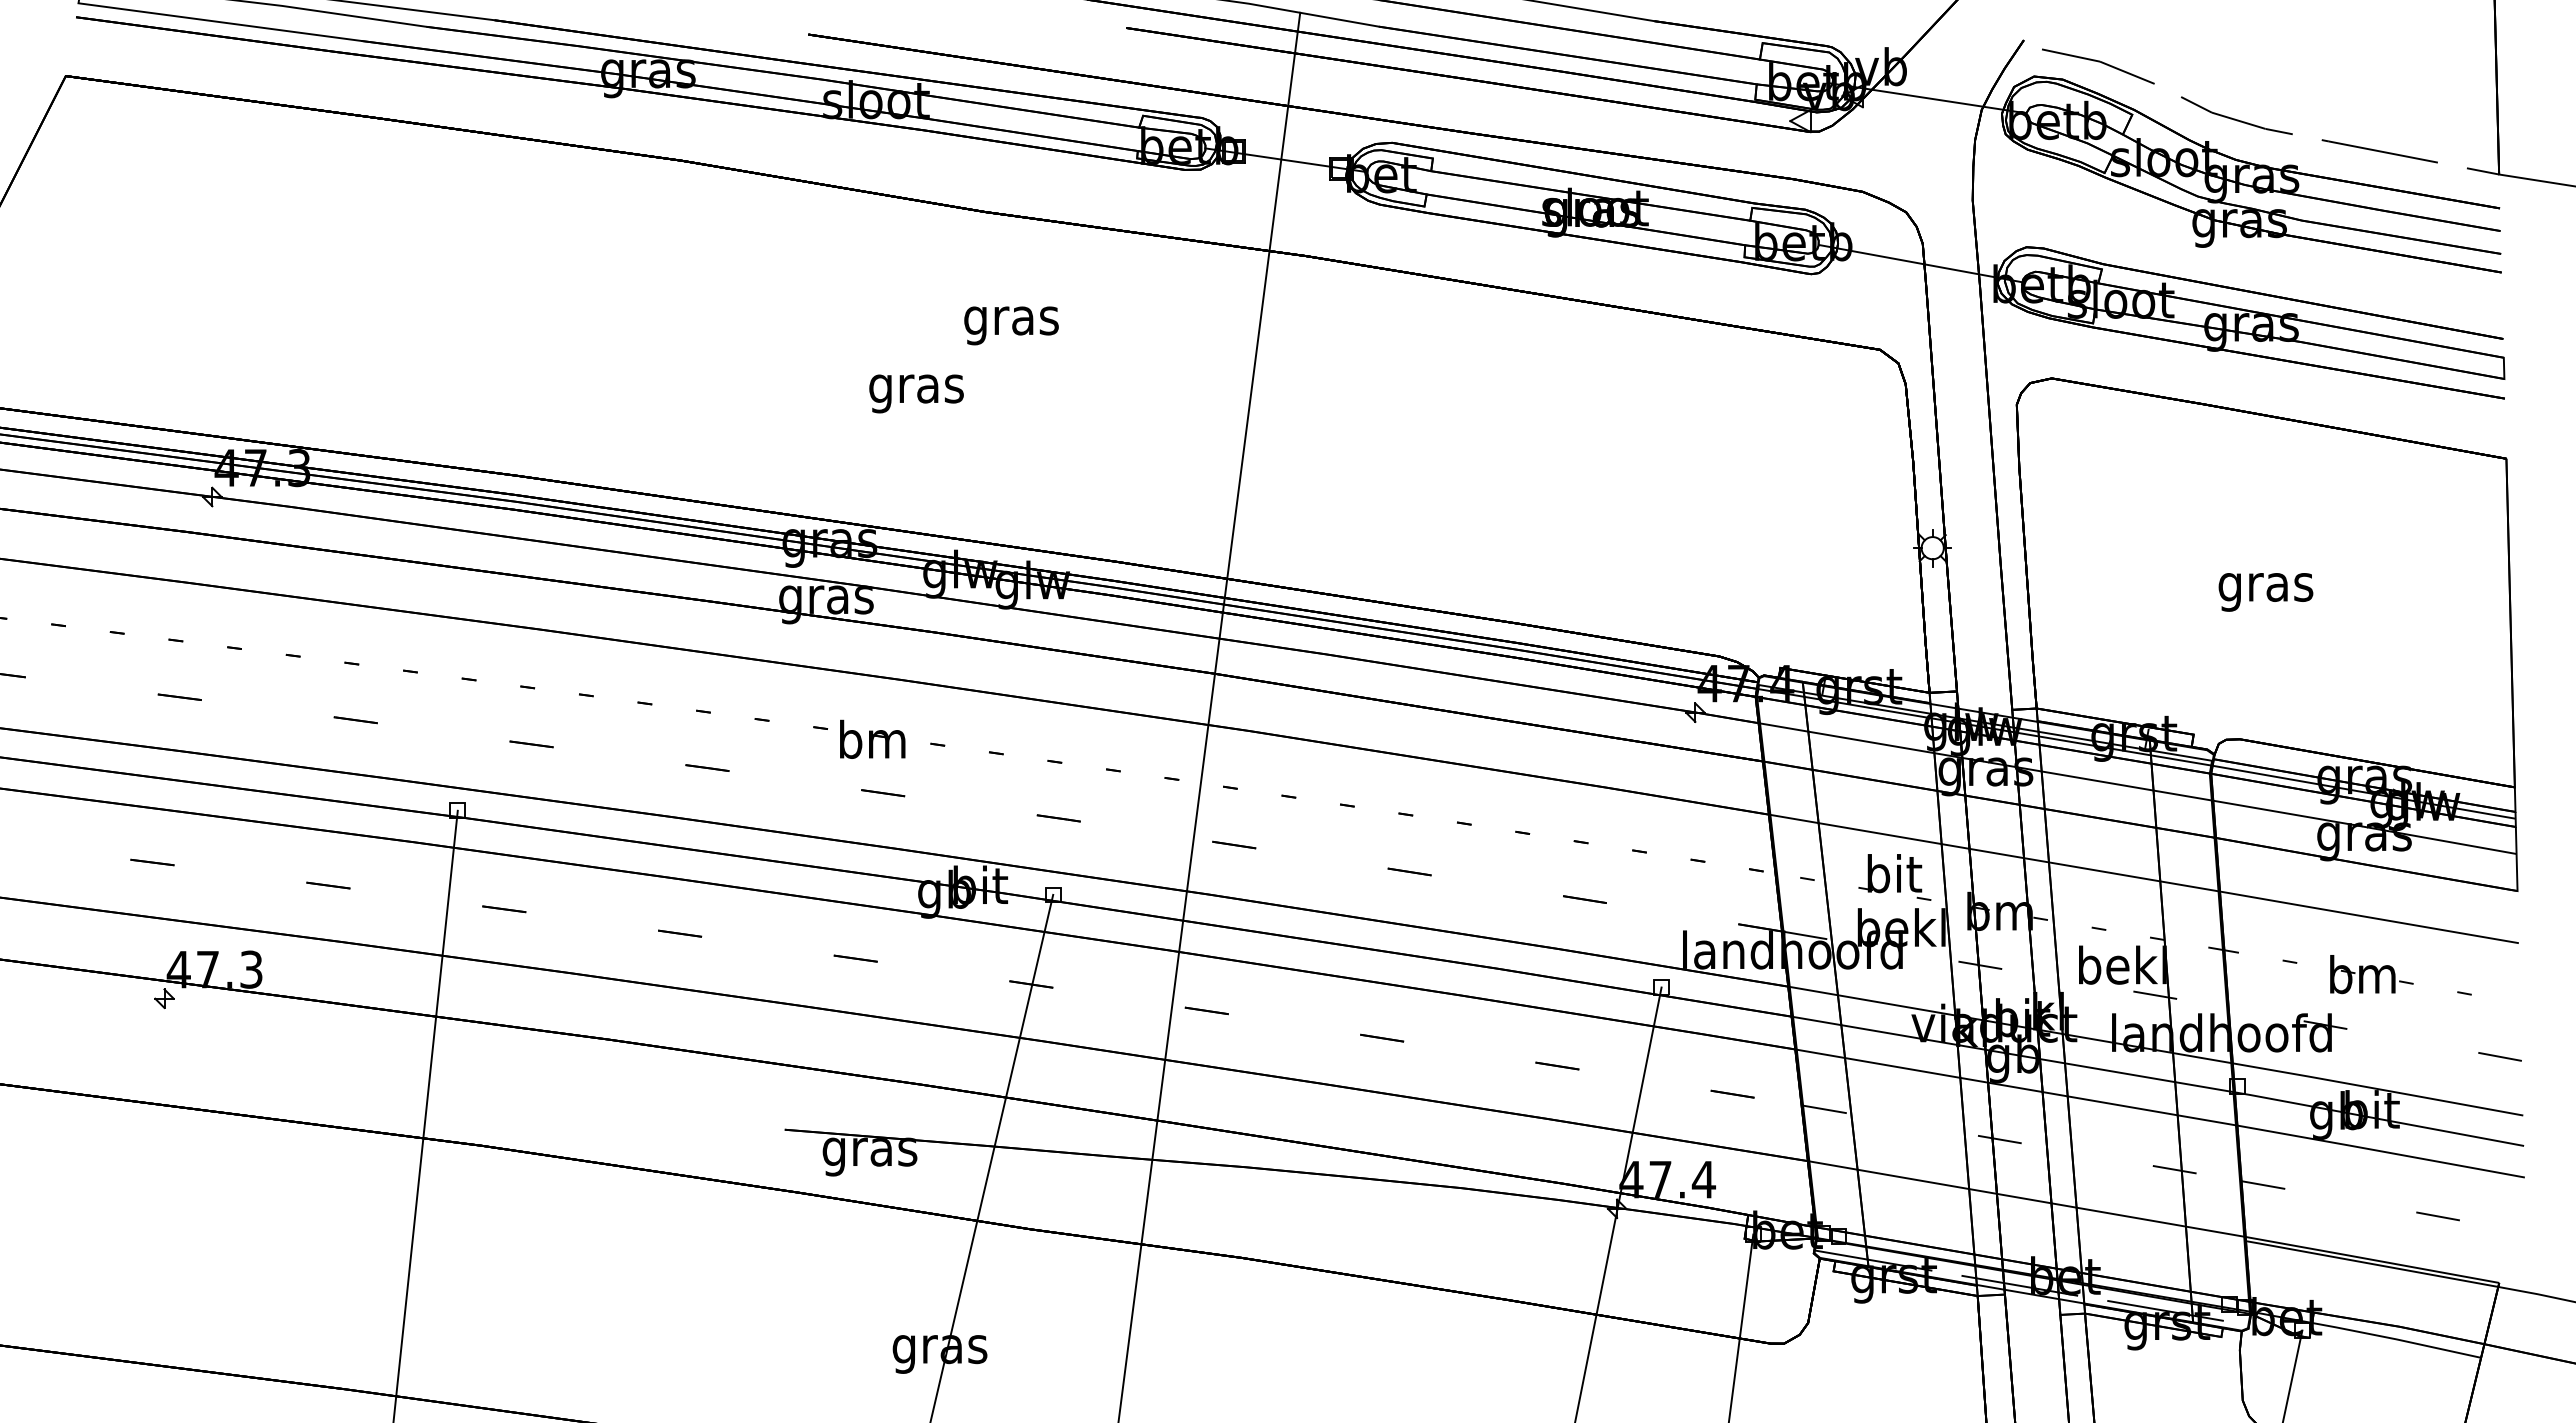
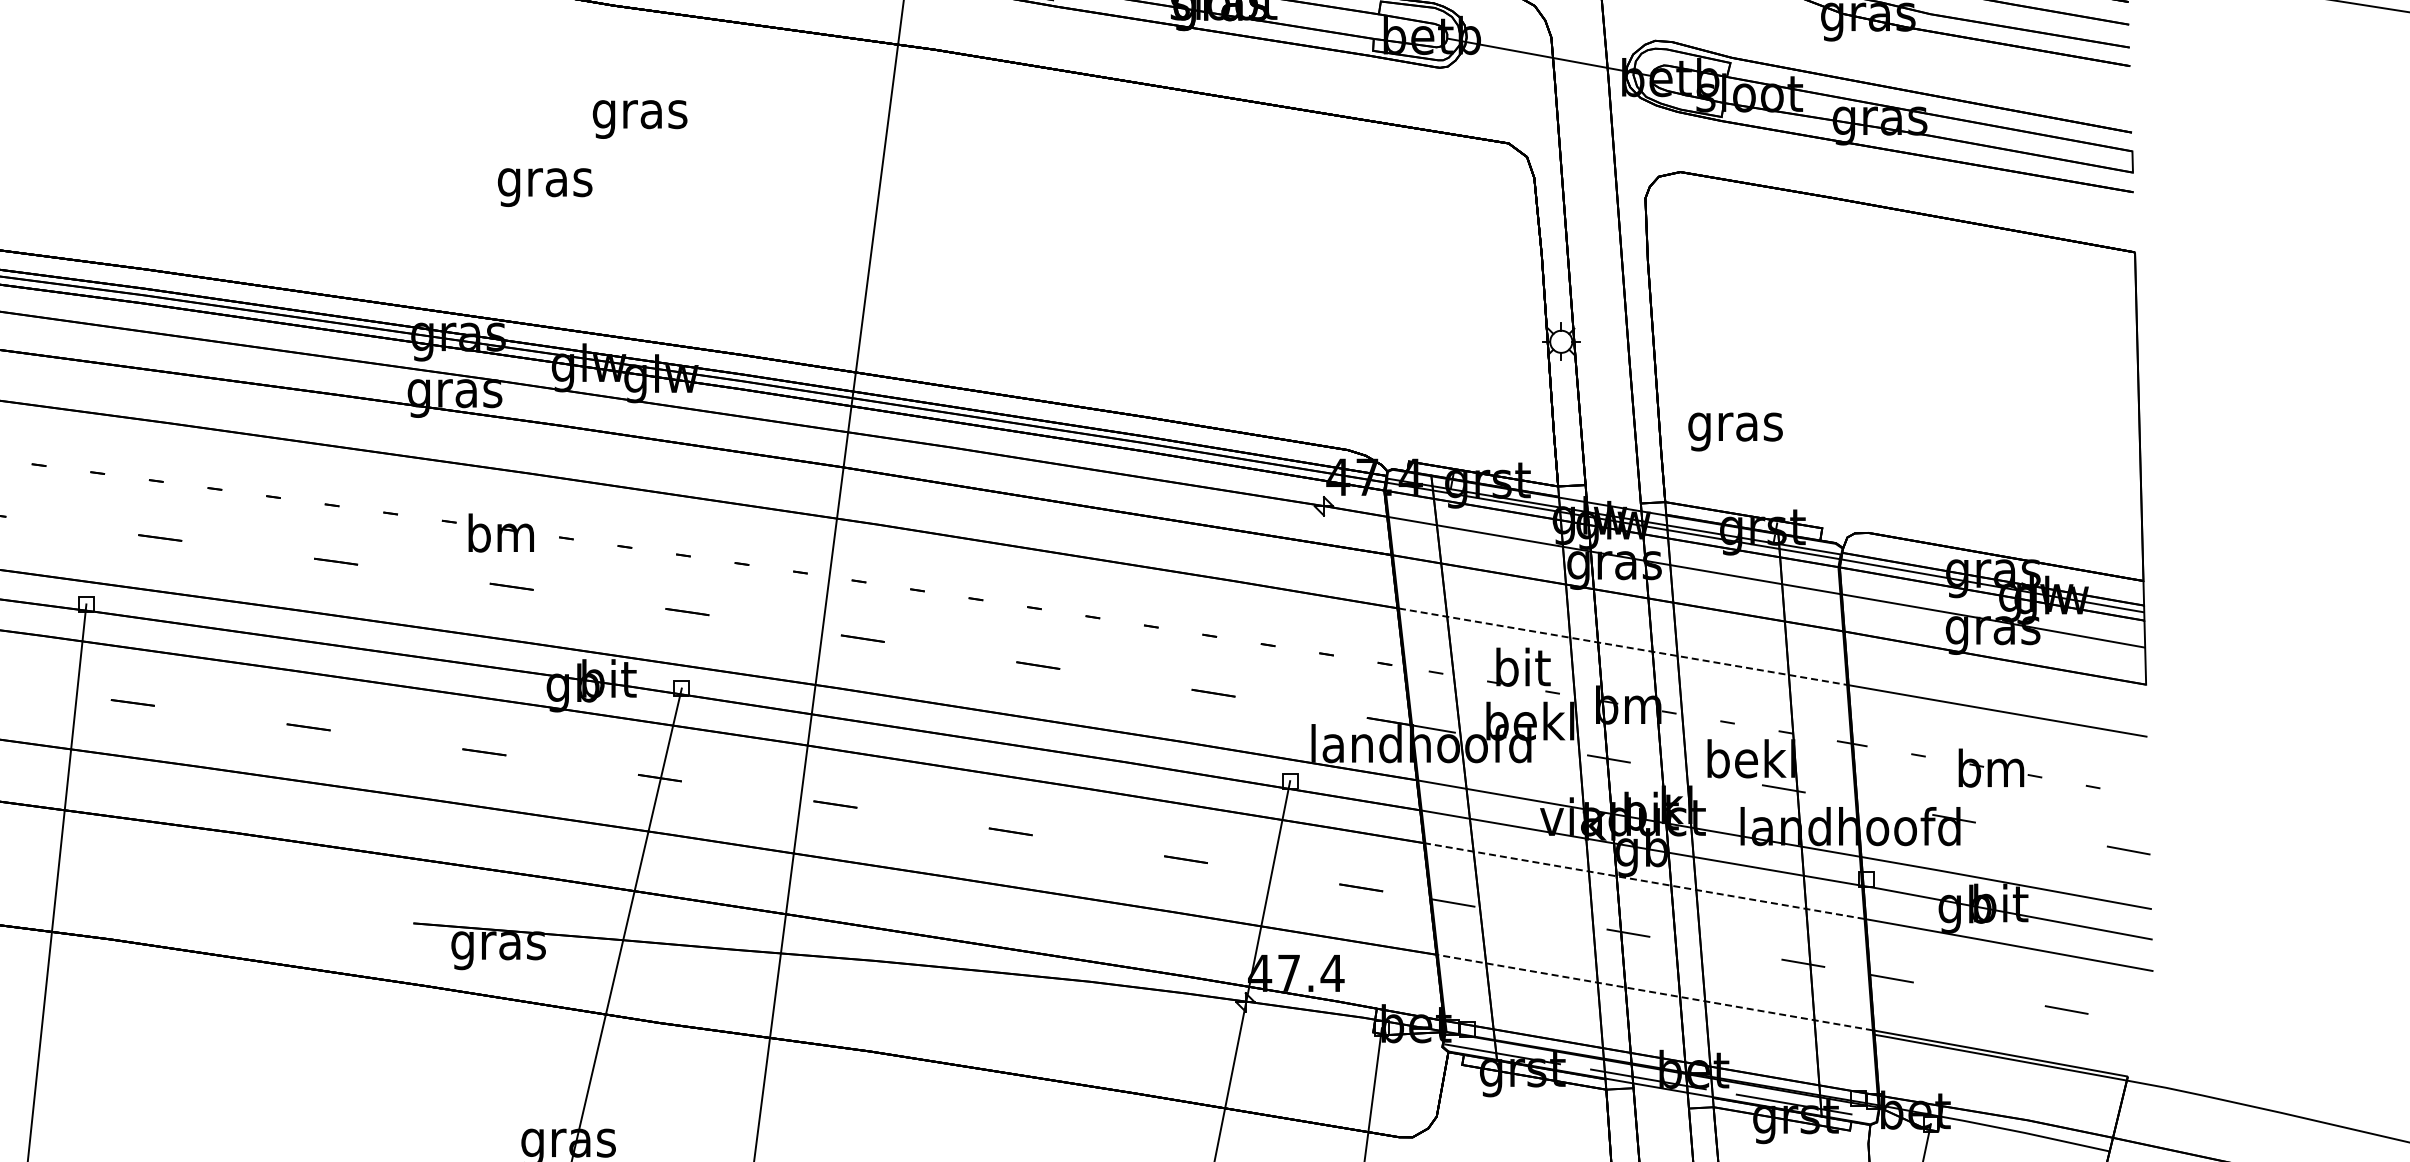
text: (2265, 592) -> (1735, 432), moved
line: (1994, 853) -> (1623, 647), solid -> dashed
line: (2016, 1087) -> (1645, 881), solid -> dashed
line: (2026, 1199) -> (1655, 993), solid -> dashed

